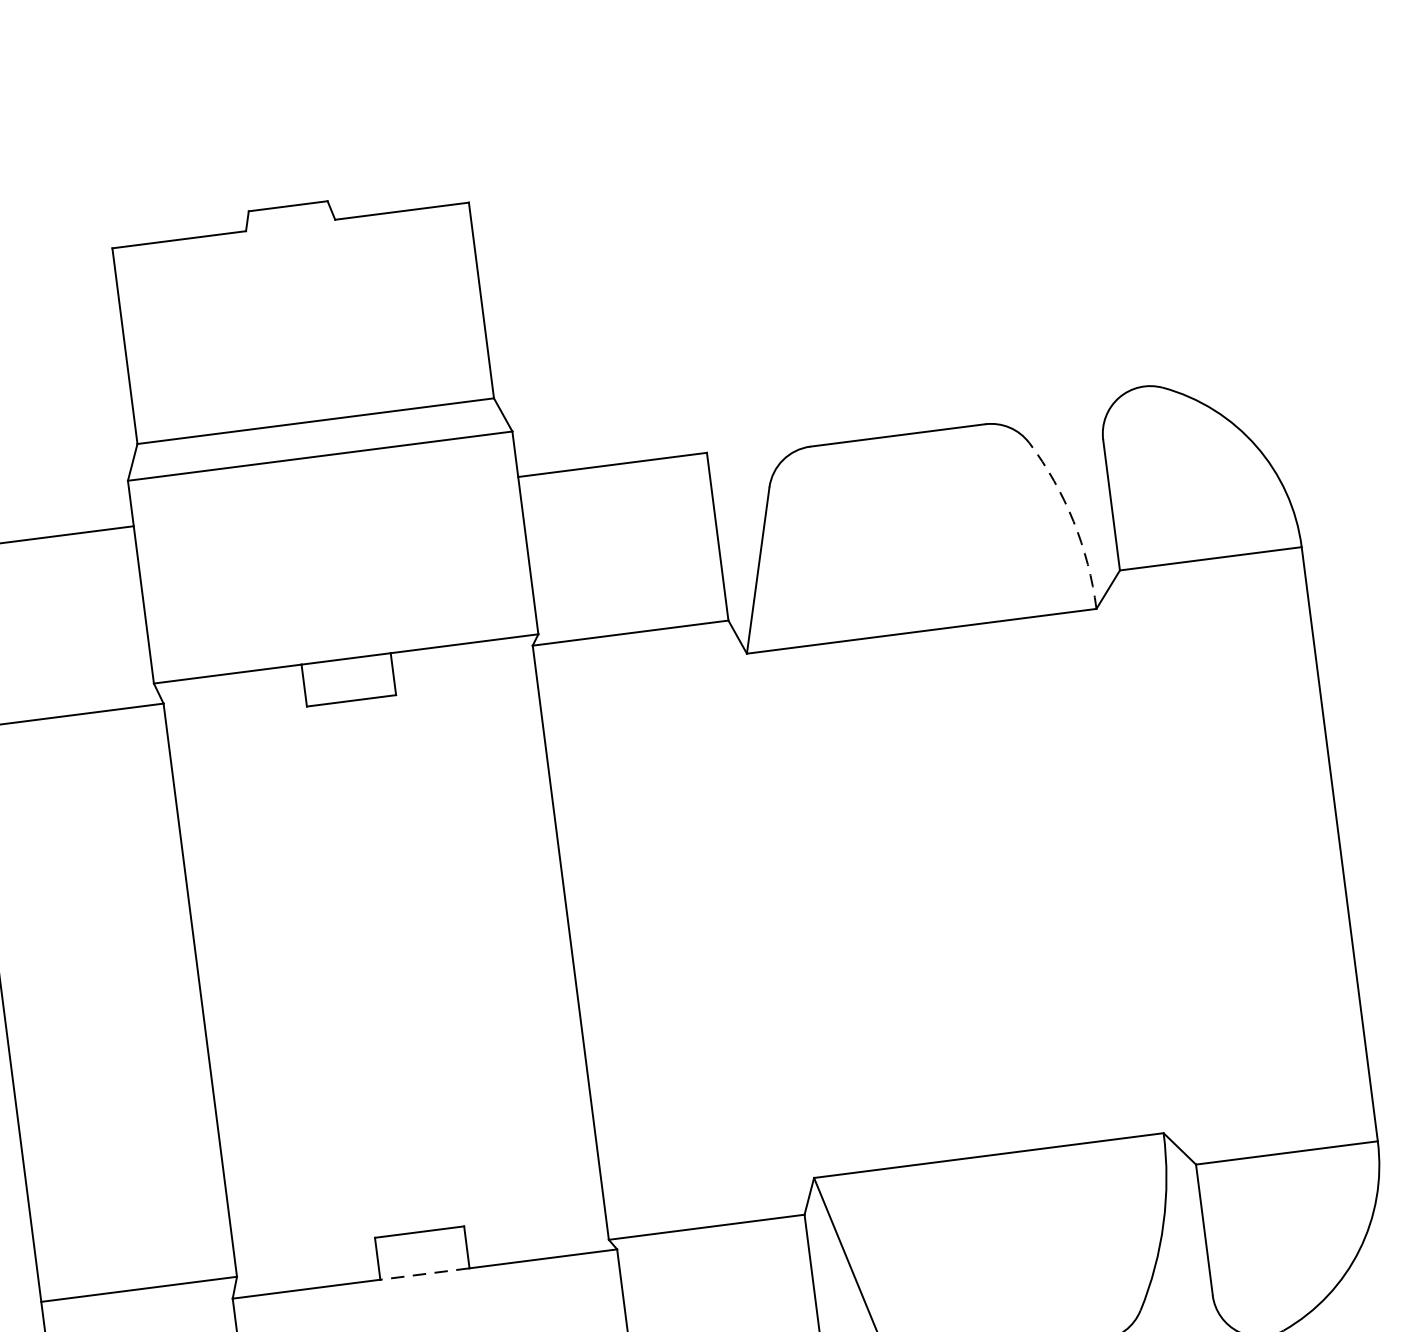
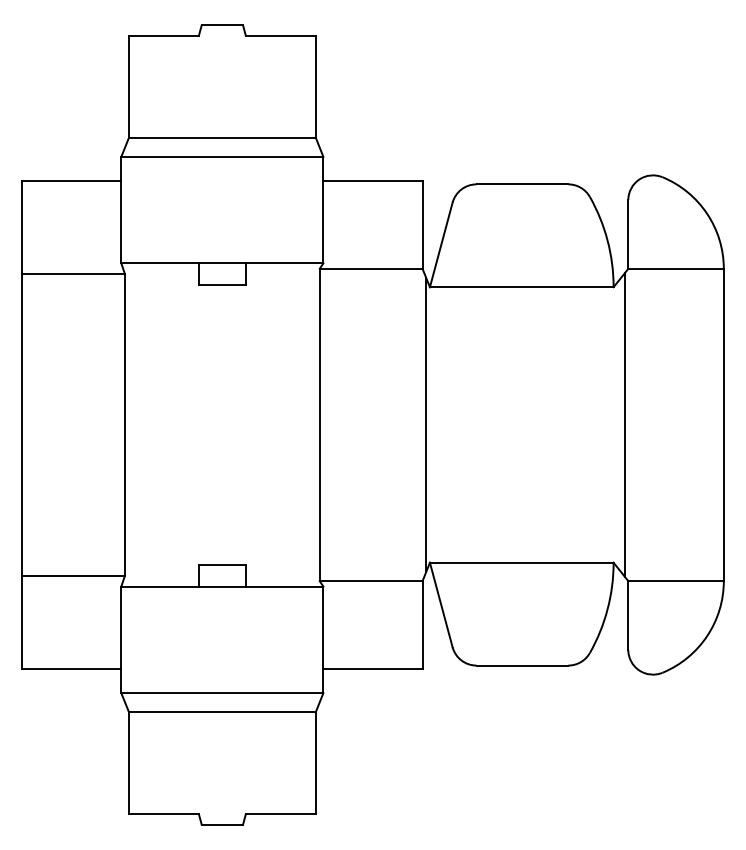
arc: (1073, 521) -> (607, 240), dashed -> solid
line: (1150, 867) -> (624, 424), added
line: (773, 915) -> (426, 424), added
line: (423, 1273) -> (221, 586), dashed -> solid

